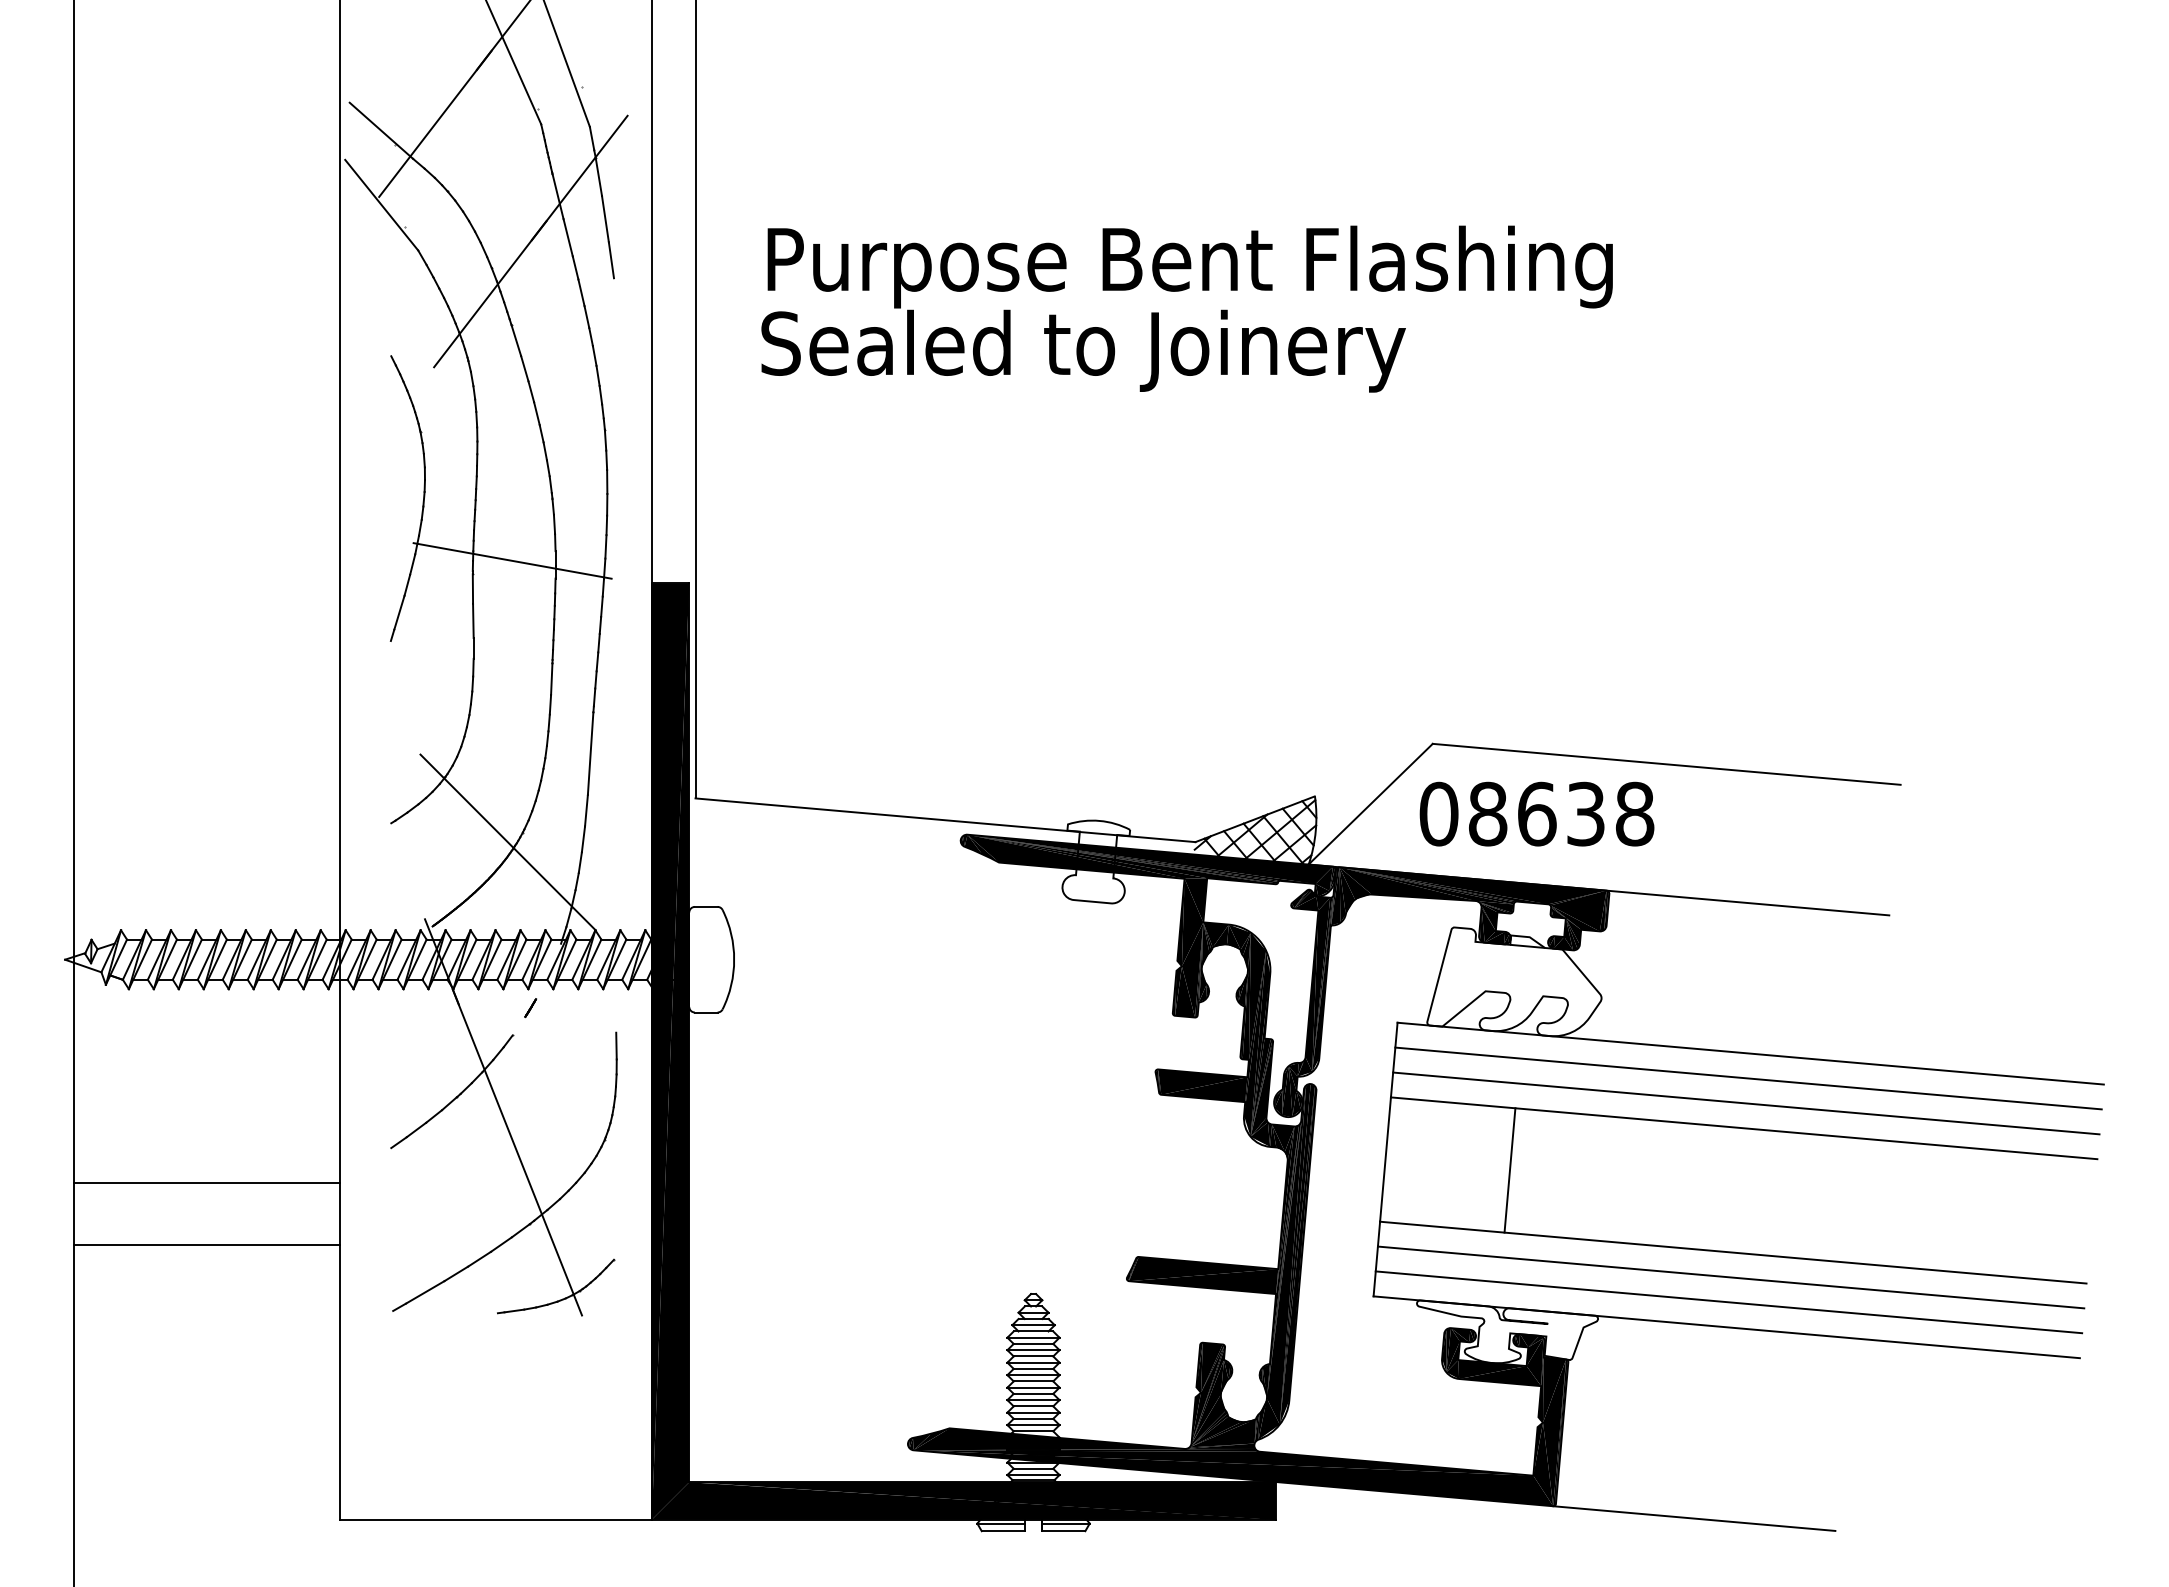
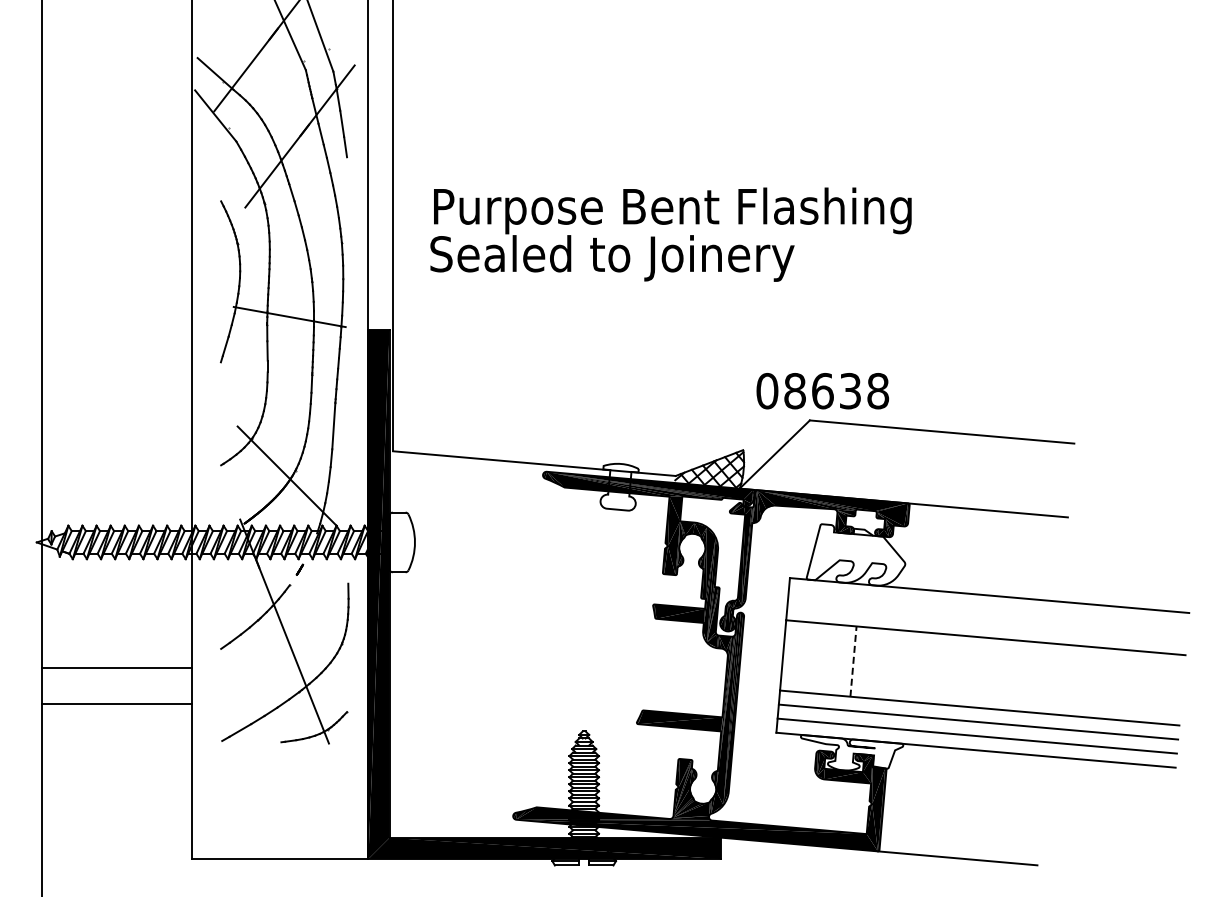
text: (1186, 308) -> (670, 234), moved
text: (1536, 814) -> (822, 391), moved
line: (1748, 1078) -> (988, 609), removed
line: (1745, 1103) -> (986, 623), removed
line: (1509, 1170) -> (853, 661), solid -> dashed

